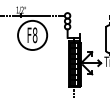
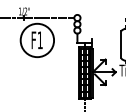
text: (34, 35) -> (39, 40), F8 -> F1

